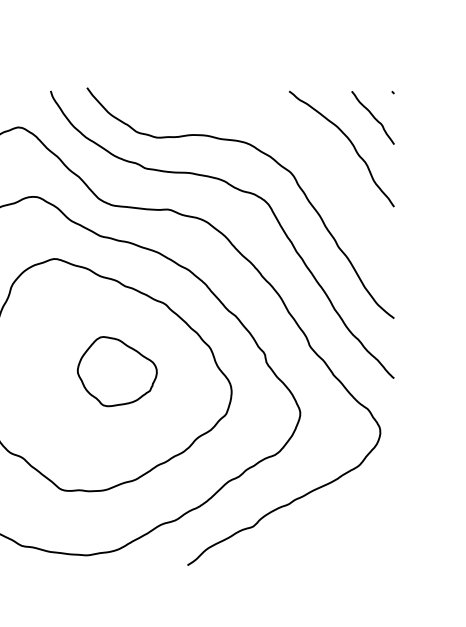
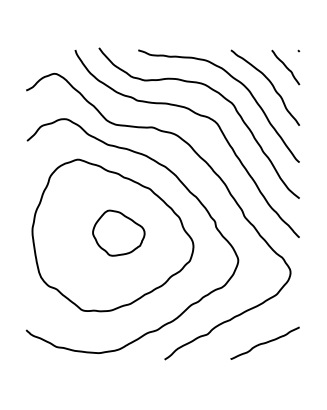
curve: (296, 137) -> (235, 80), added
curve: (340, 539) -> (264, 342), added

